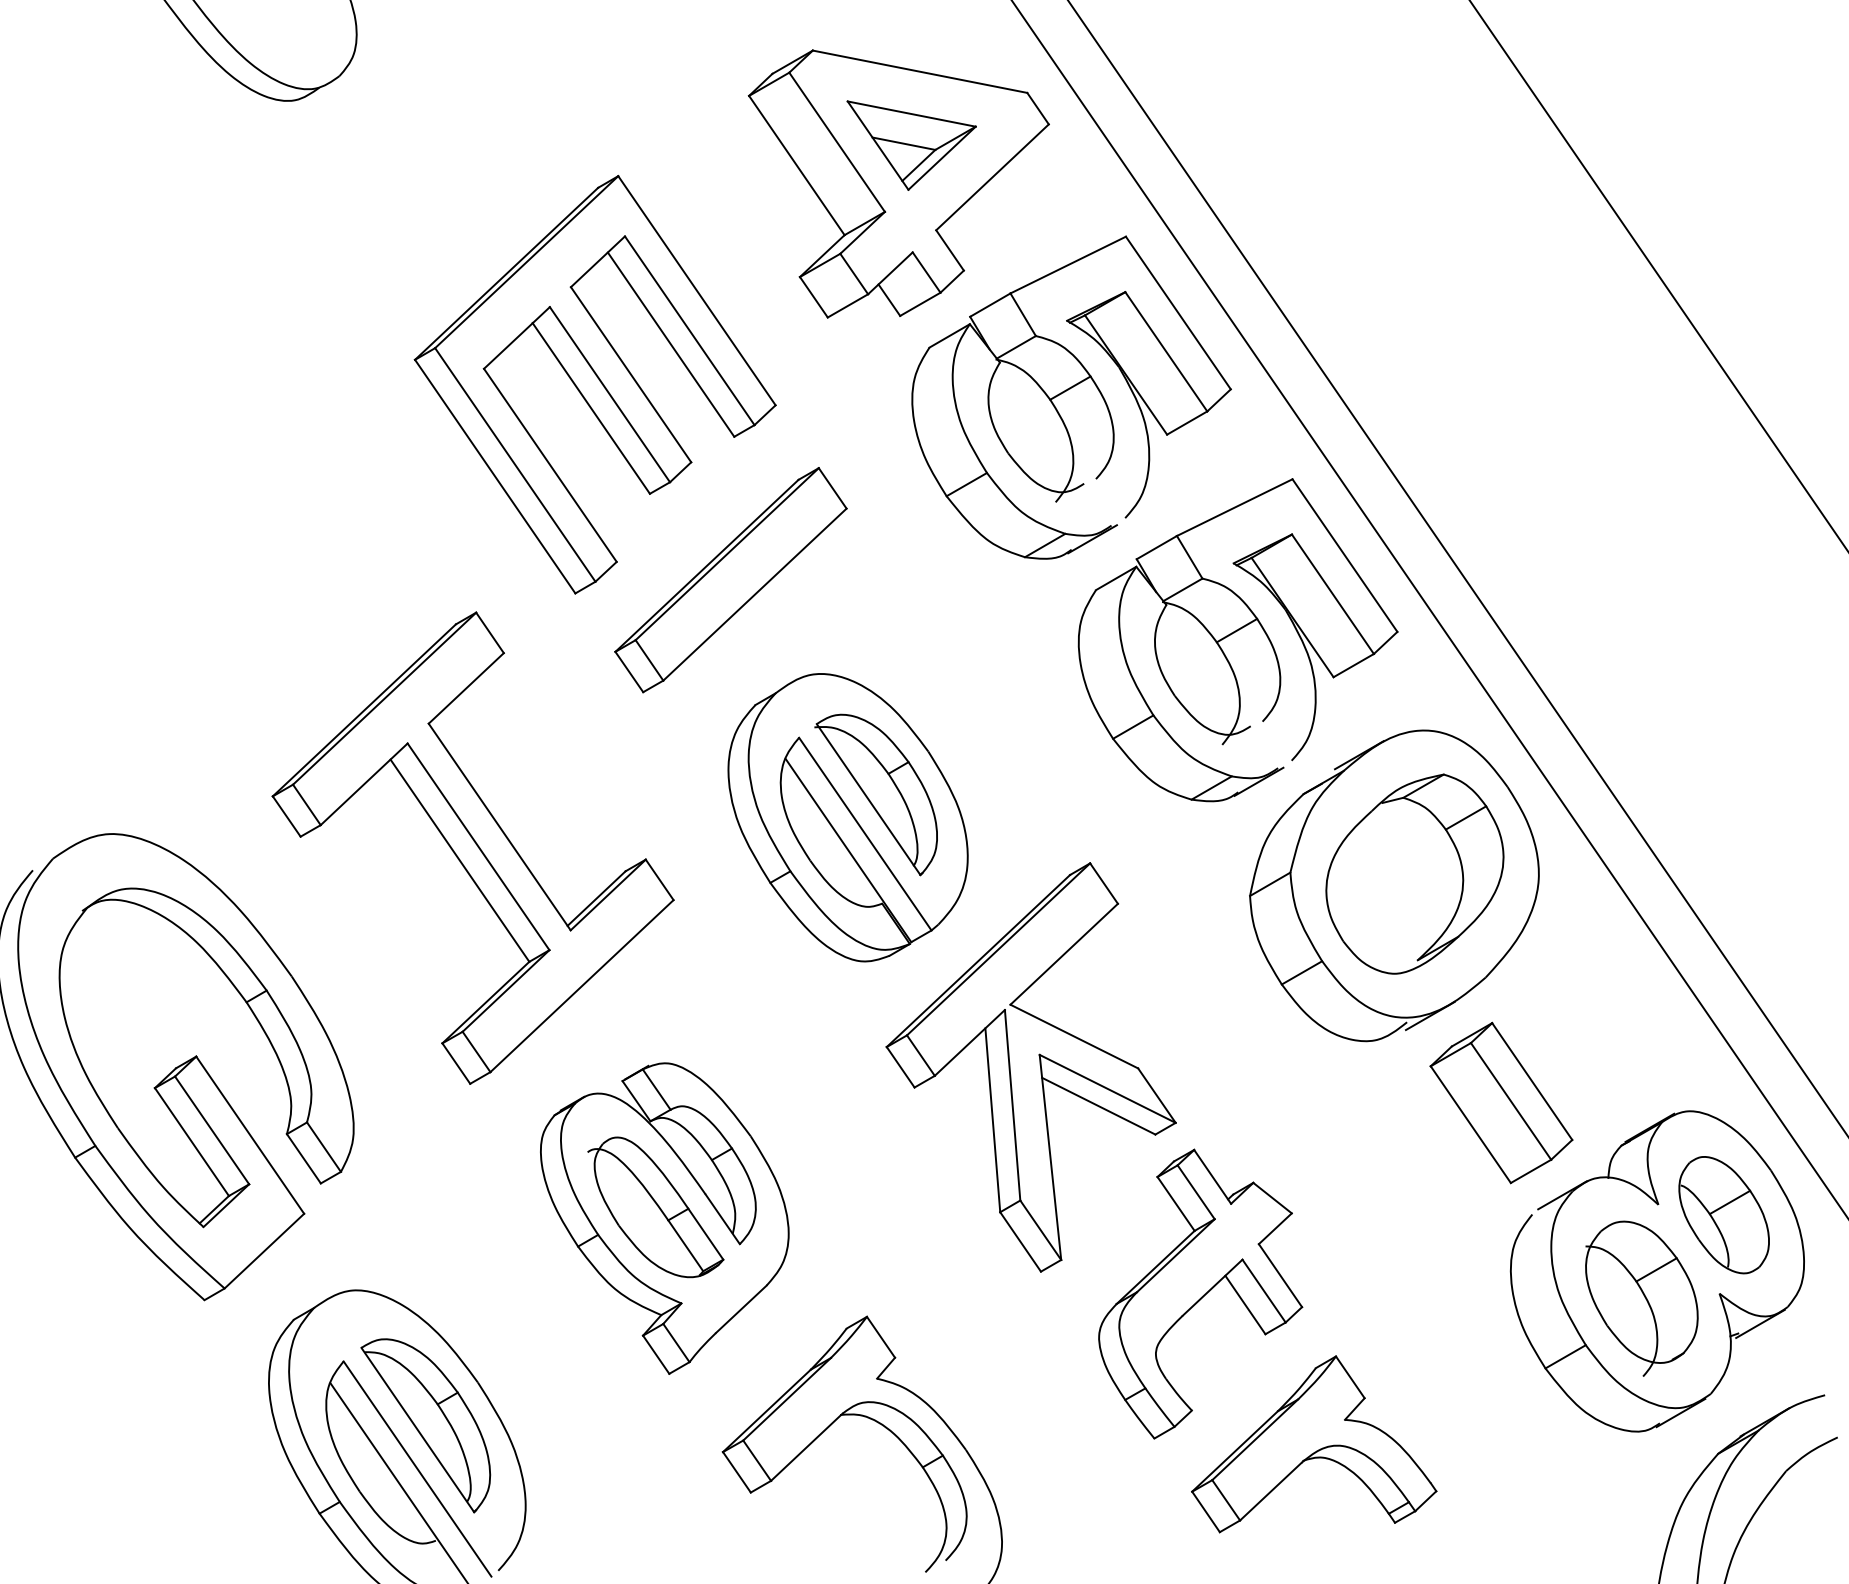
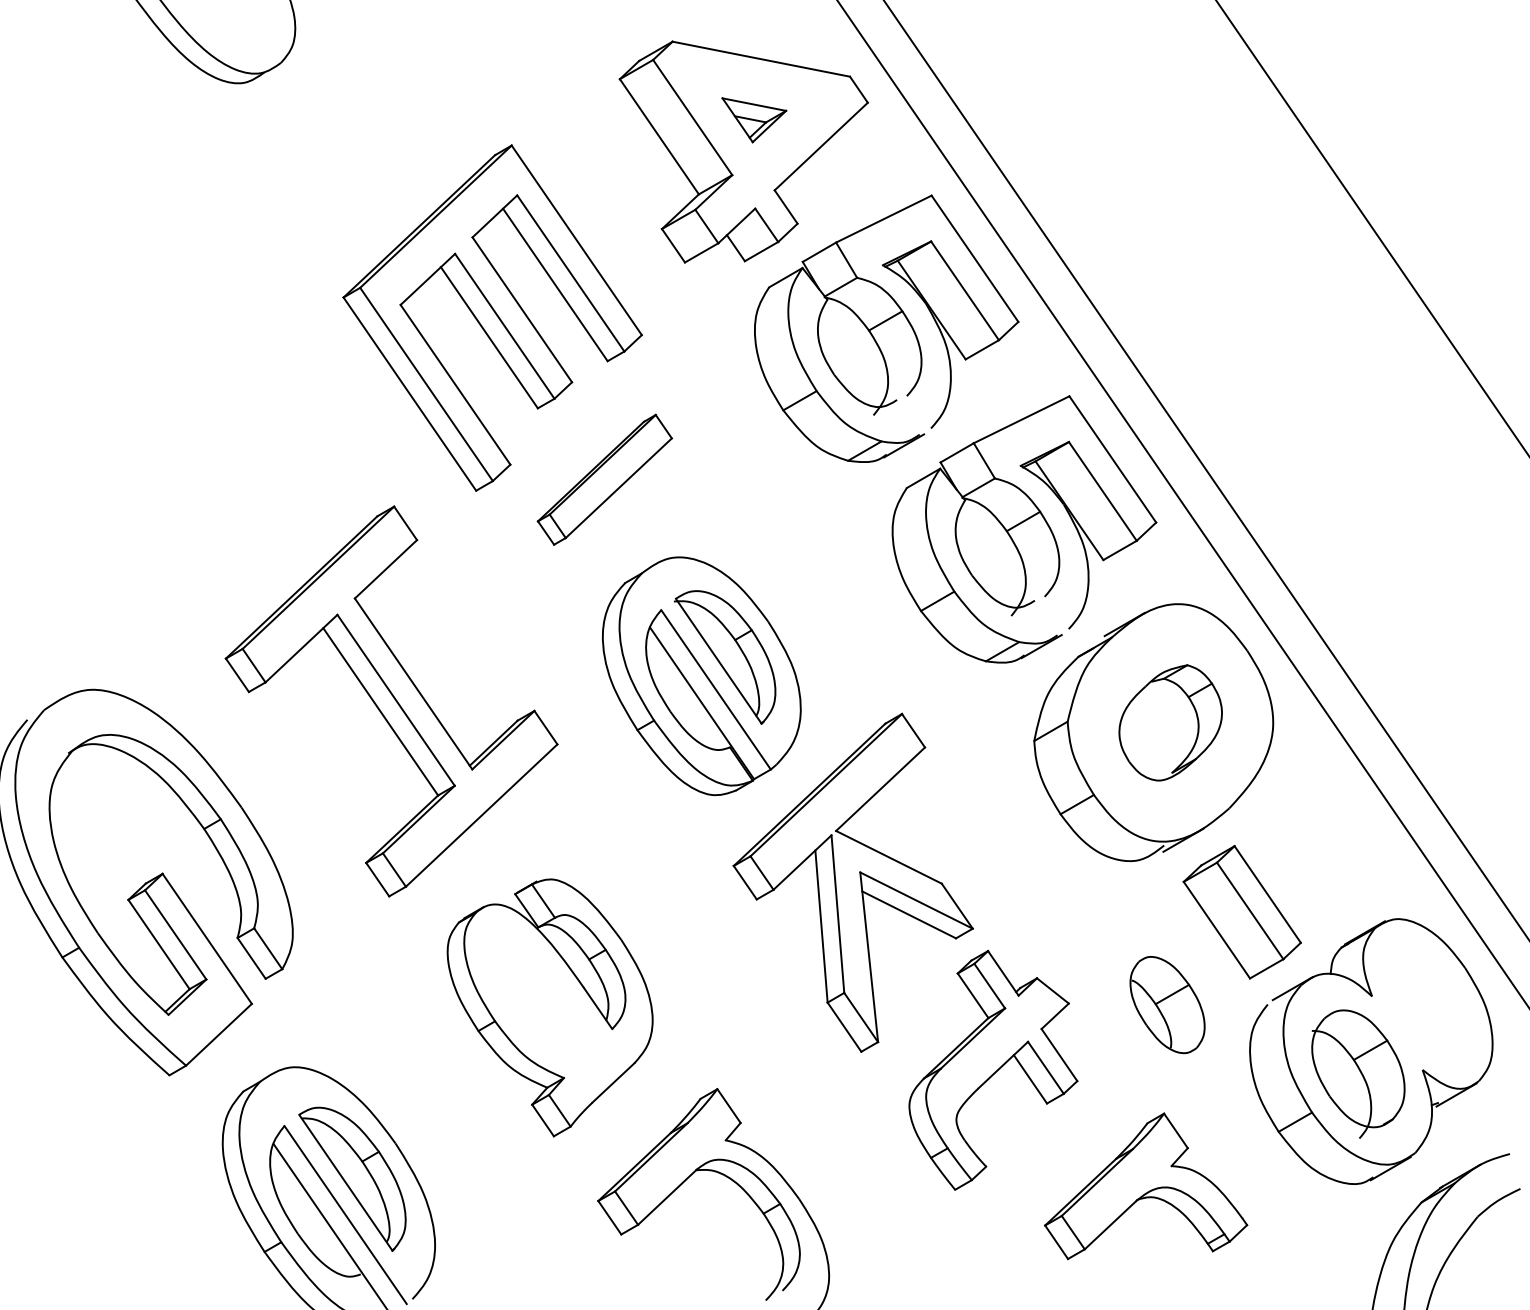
part: (911, 145) -> (754, 120), size x0.6
part: (730, 580) -> (604, 480), size x0.7
part: (1414, 873) -> (1170, 722), size x0.7
part: (655, 1207) -> (542, 998), removed
part: (1723, 1215) -> (1167, 1005), moved
part: (1314, 1444) -> (1146, 1186), moved

